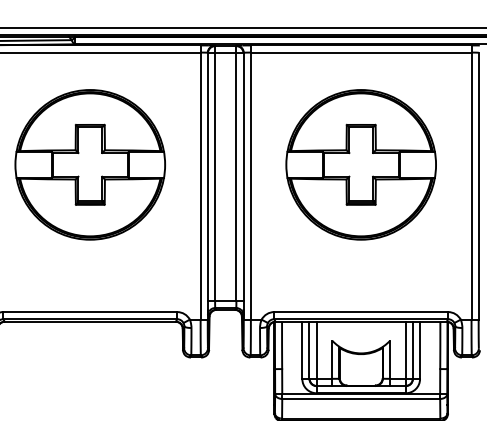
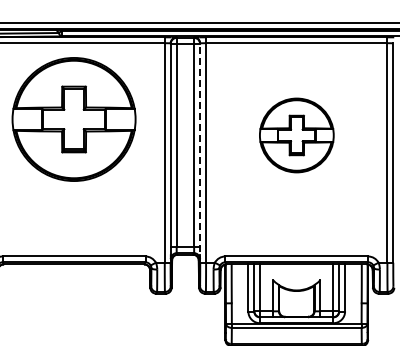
part: (89, 164) -> (73, 119), moved
part: (360, 164) -> (296, 135), size x0.6
line: (244, 186) -> (200, 153), solid -> dashed

